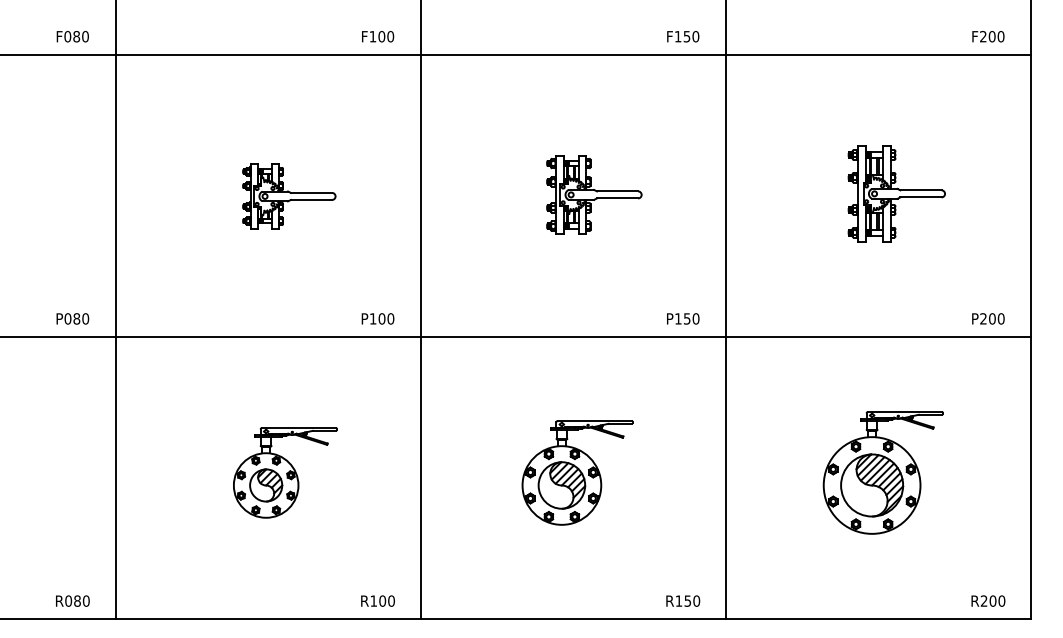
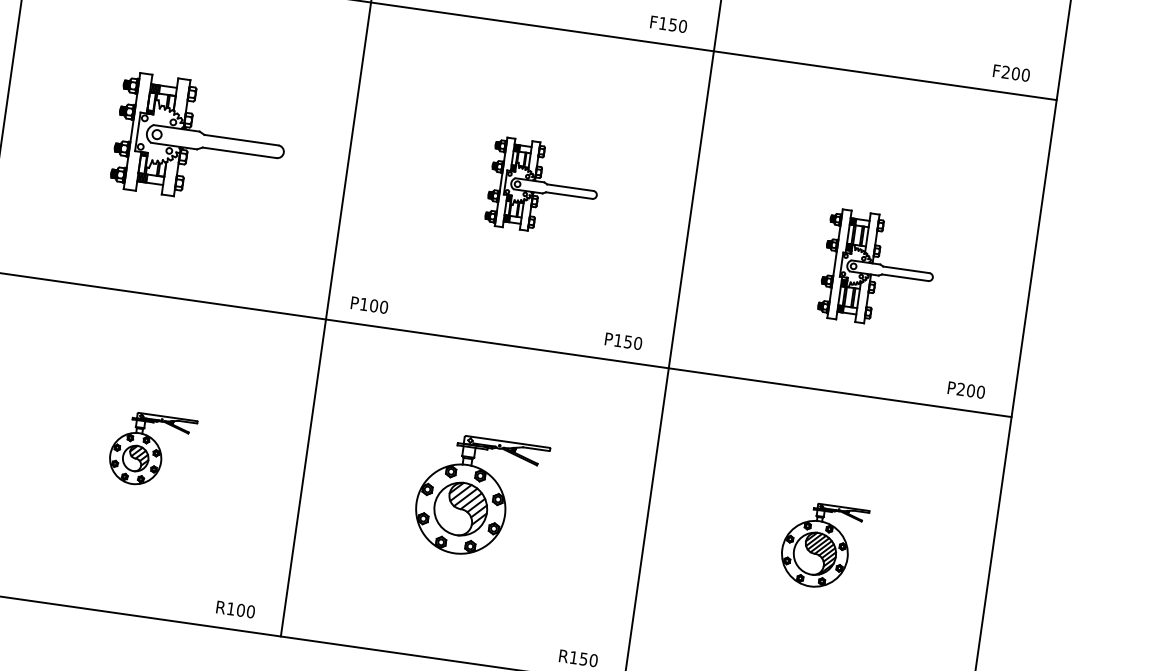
part: (896, 193) -> (878, 269), moved
part: (289, 196) -> (200, 140), size x1.6
text: (377, 318) -> (369, 304), moved
part: (285, 472) -> (152, 450), size x0.7
part: (882, 472) -> (822, 545), size x0.6

